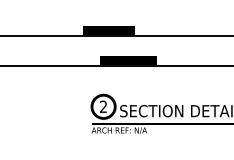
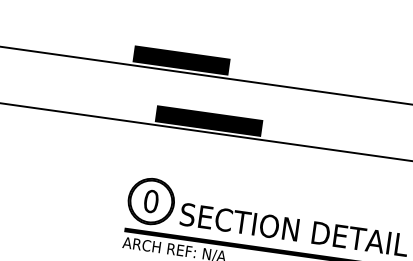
text: (103, 106) -> (151, 200), 2 -> 0

